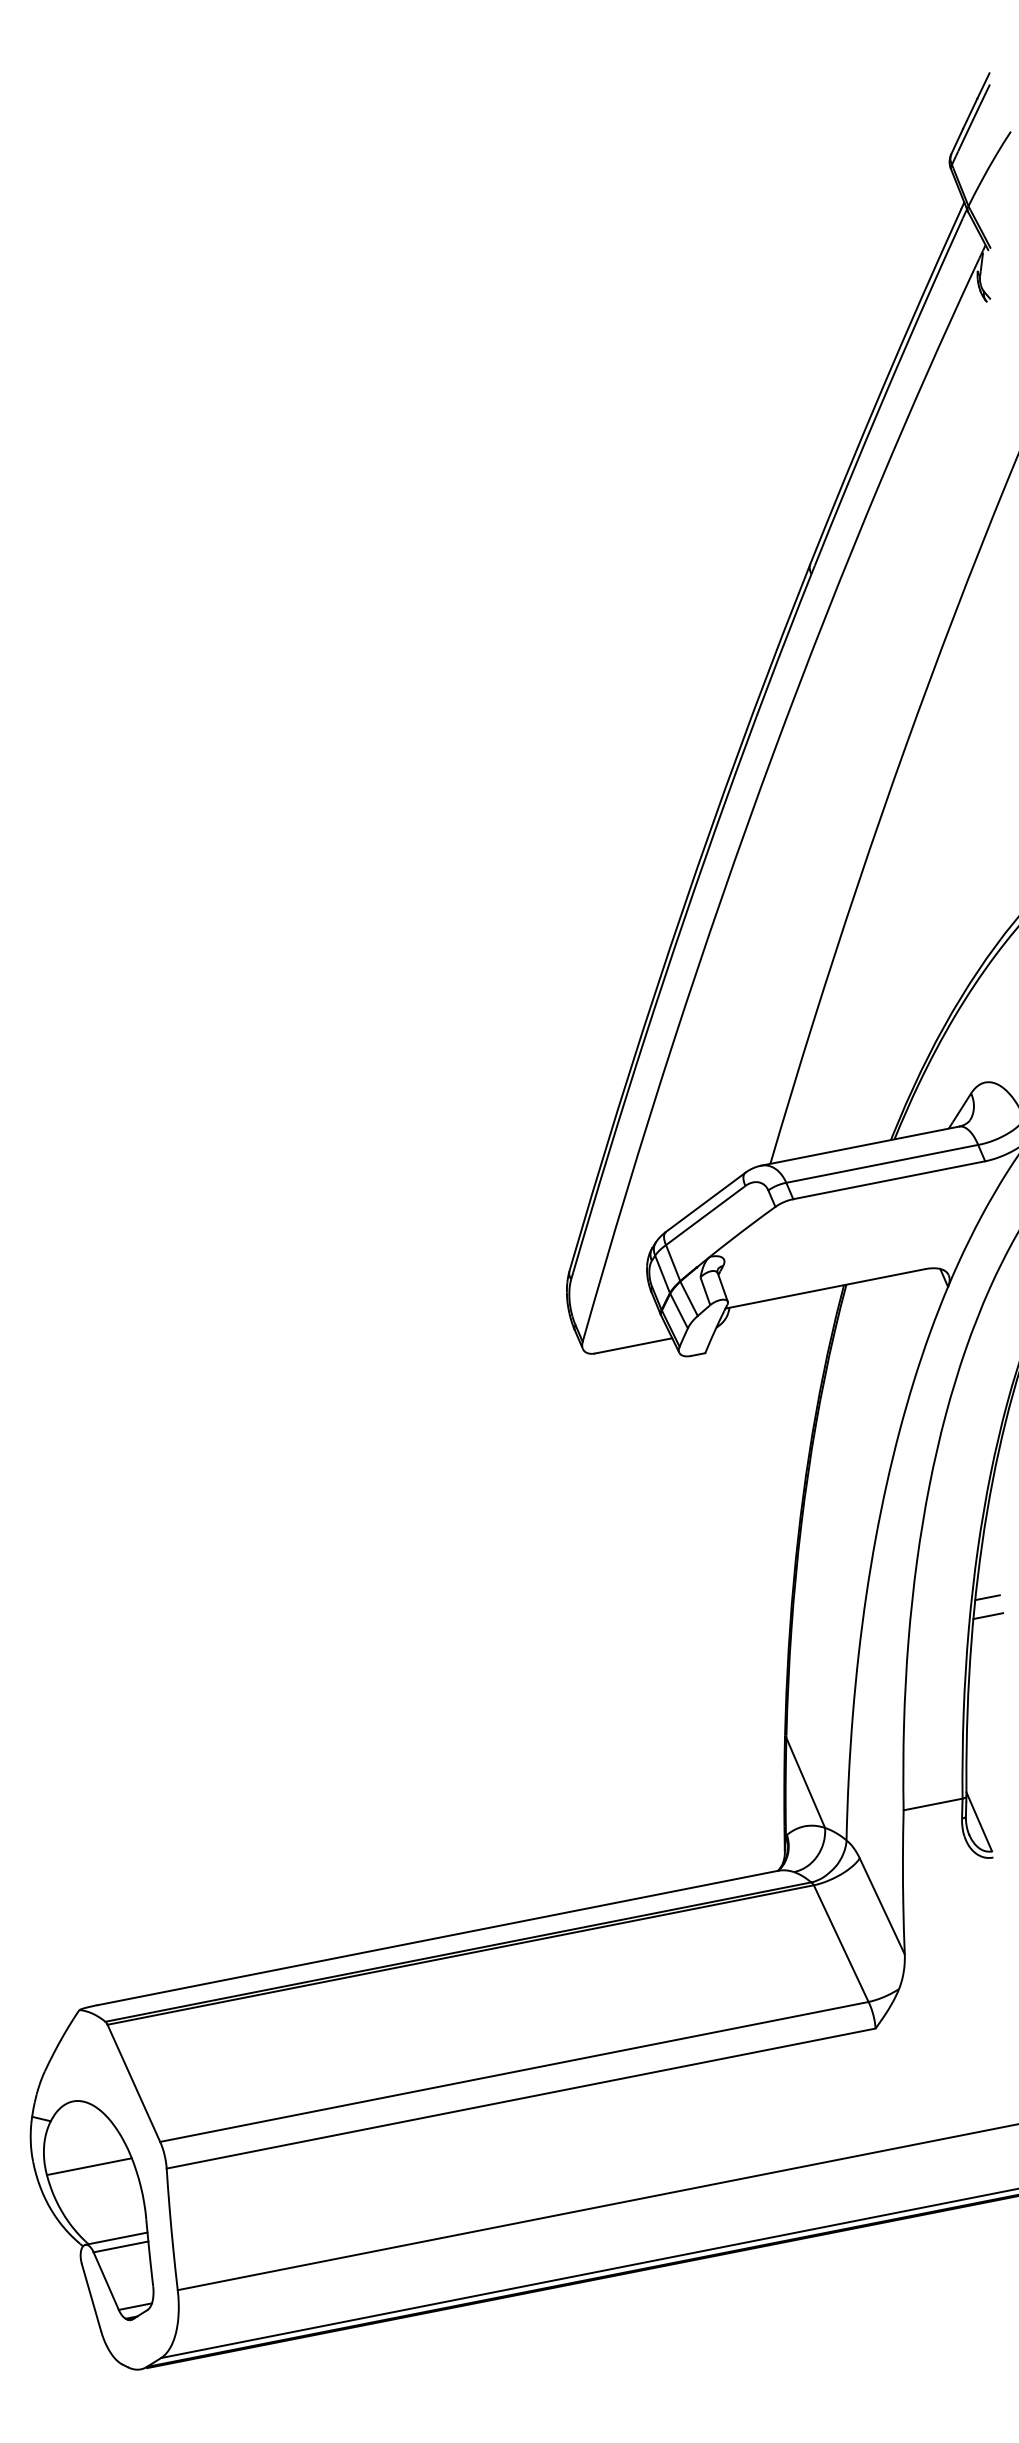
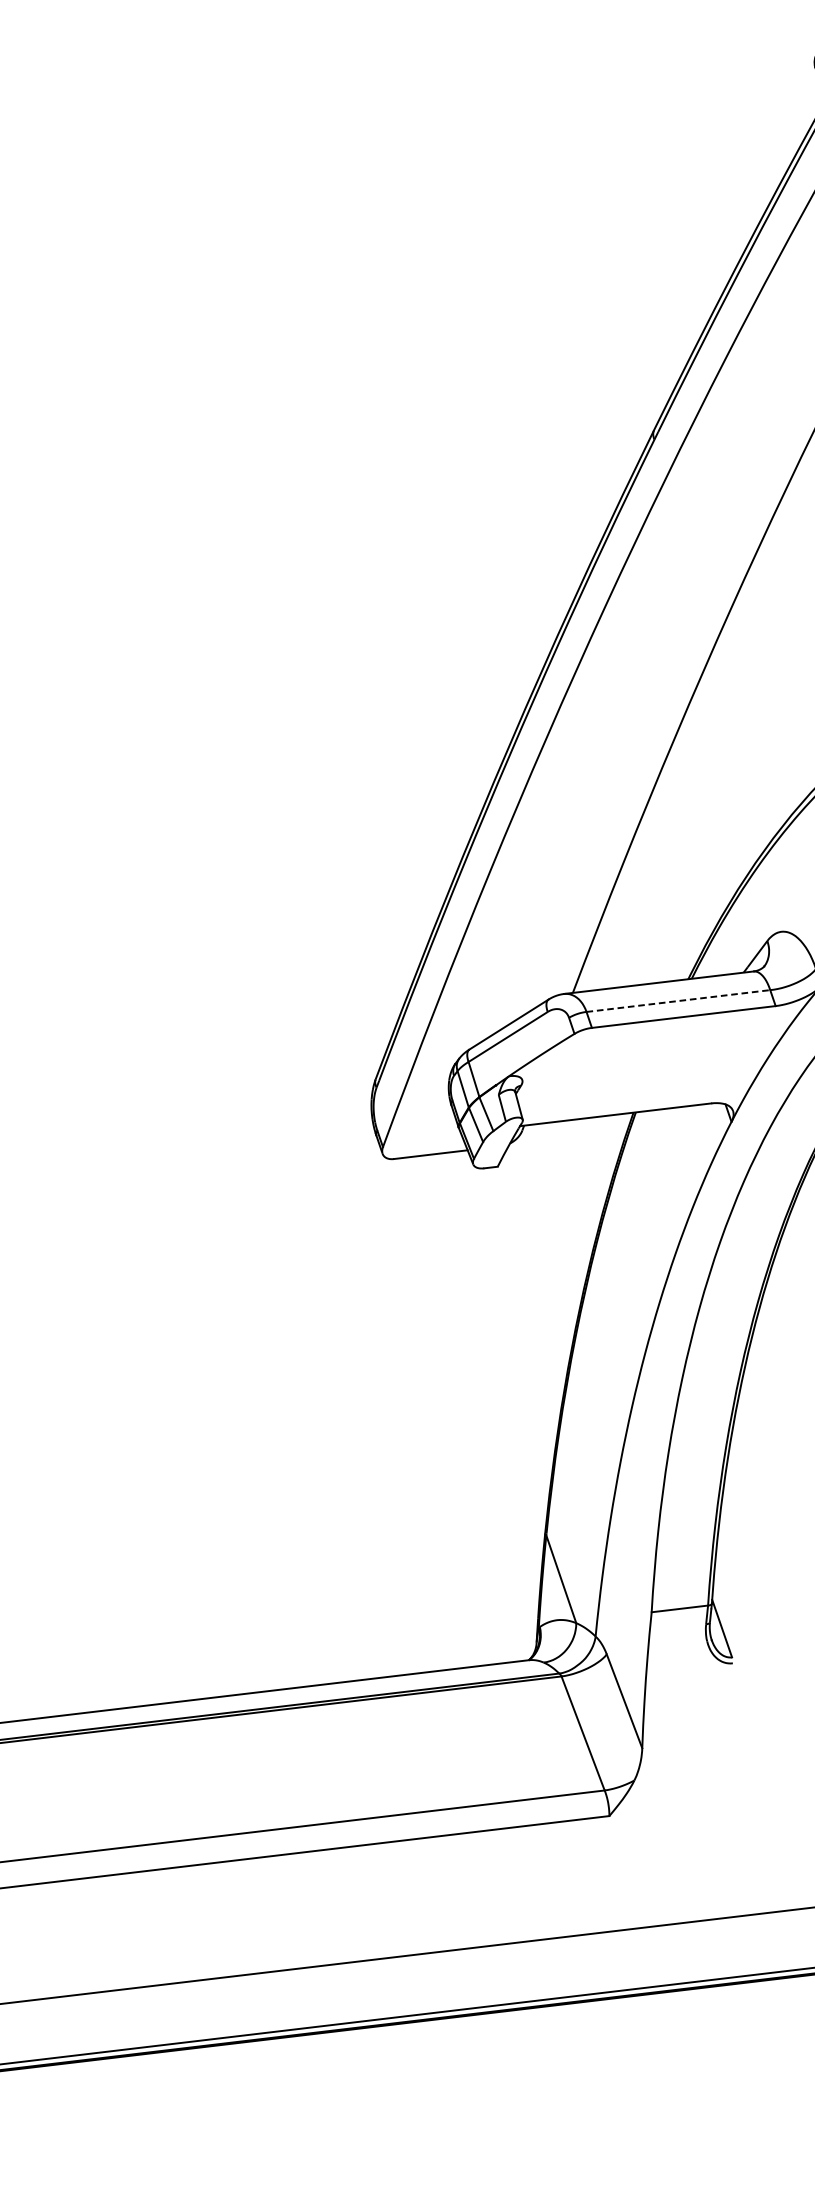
line: (882, 1163) -> (678, 1000), solid -> dashed
line: (987, 1597) -> (746, 1417), removed
line: (988, 1616) -> (745, 1435), removed

